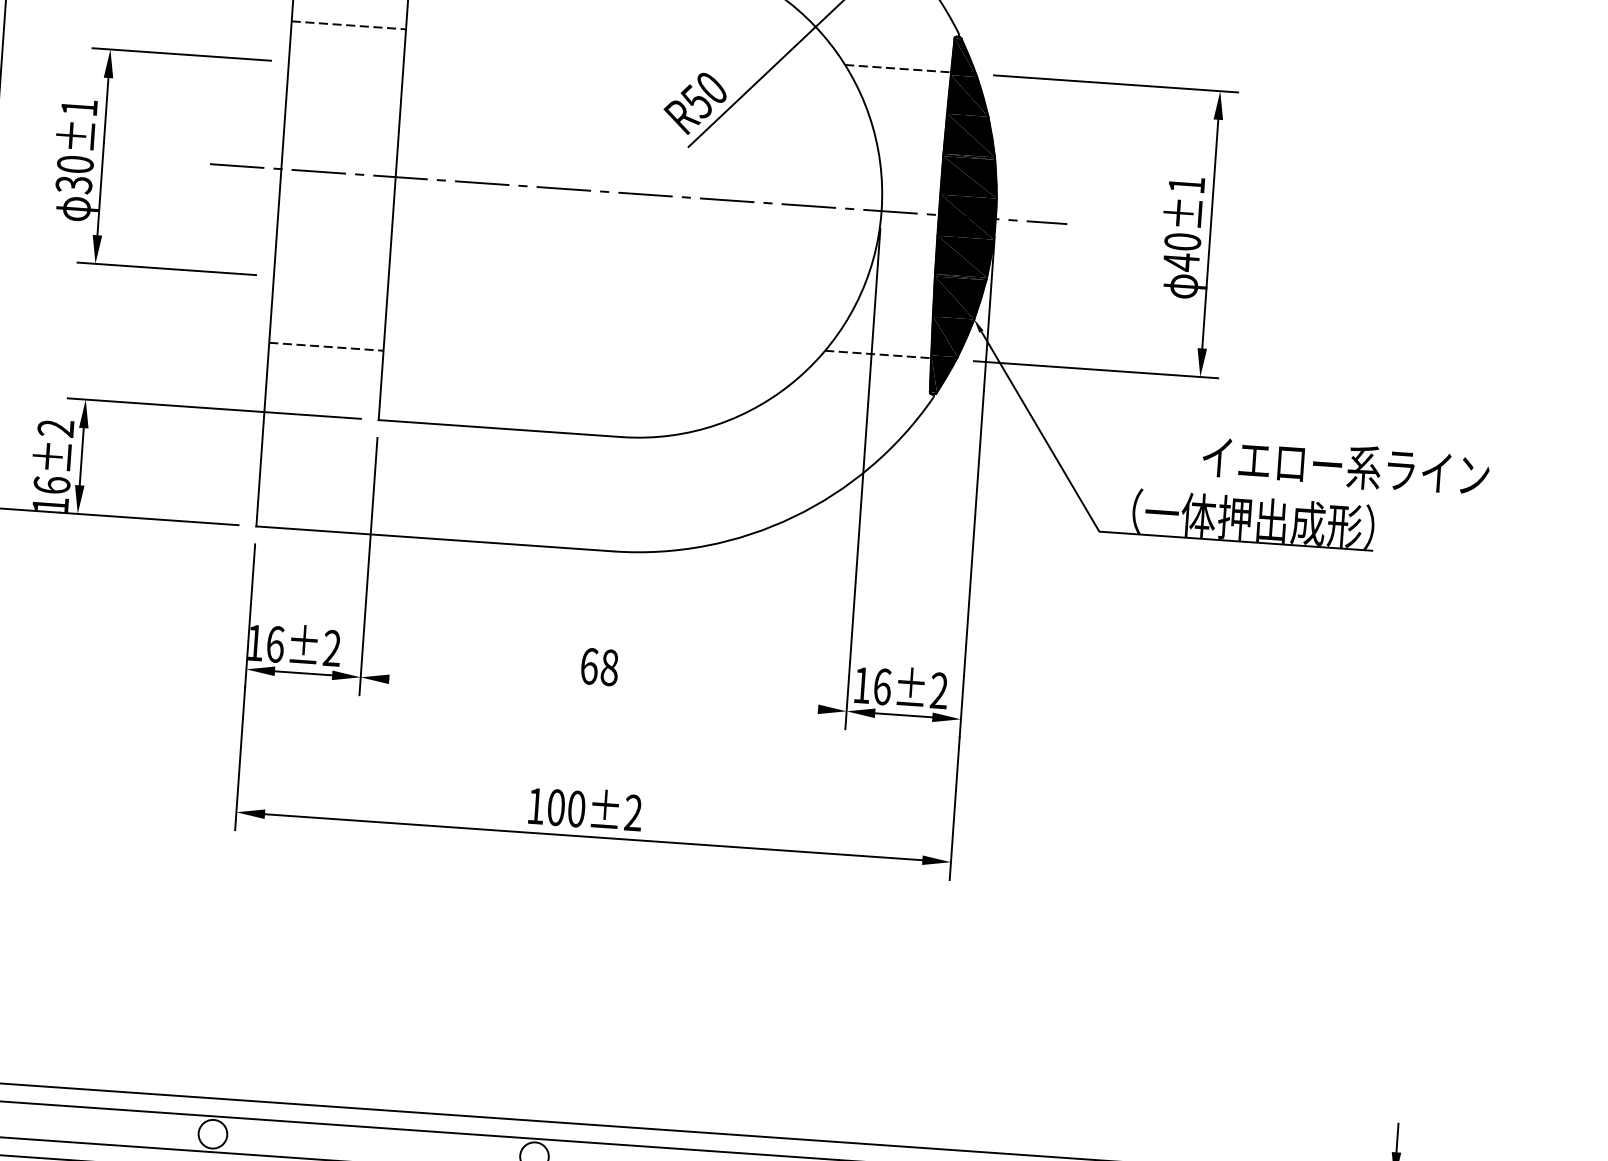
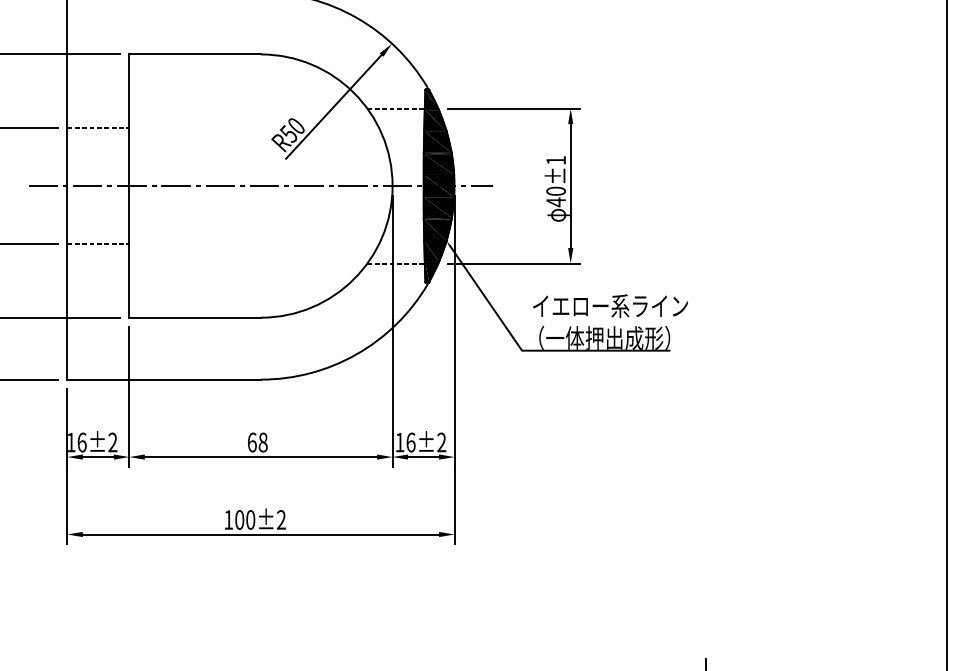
line: (349, 26) -> (98, 128), moved
line: (326, 347) -> (98, 244), moved
text: (1345, 466) -> (610, 306), moved
line: (602, 695) -> (260, 457), added

